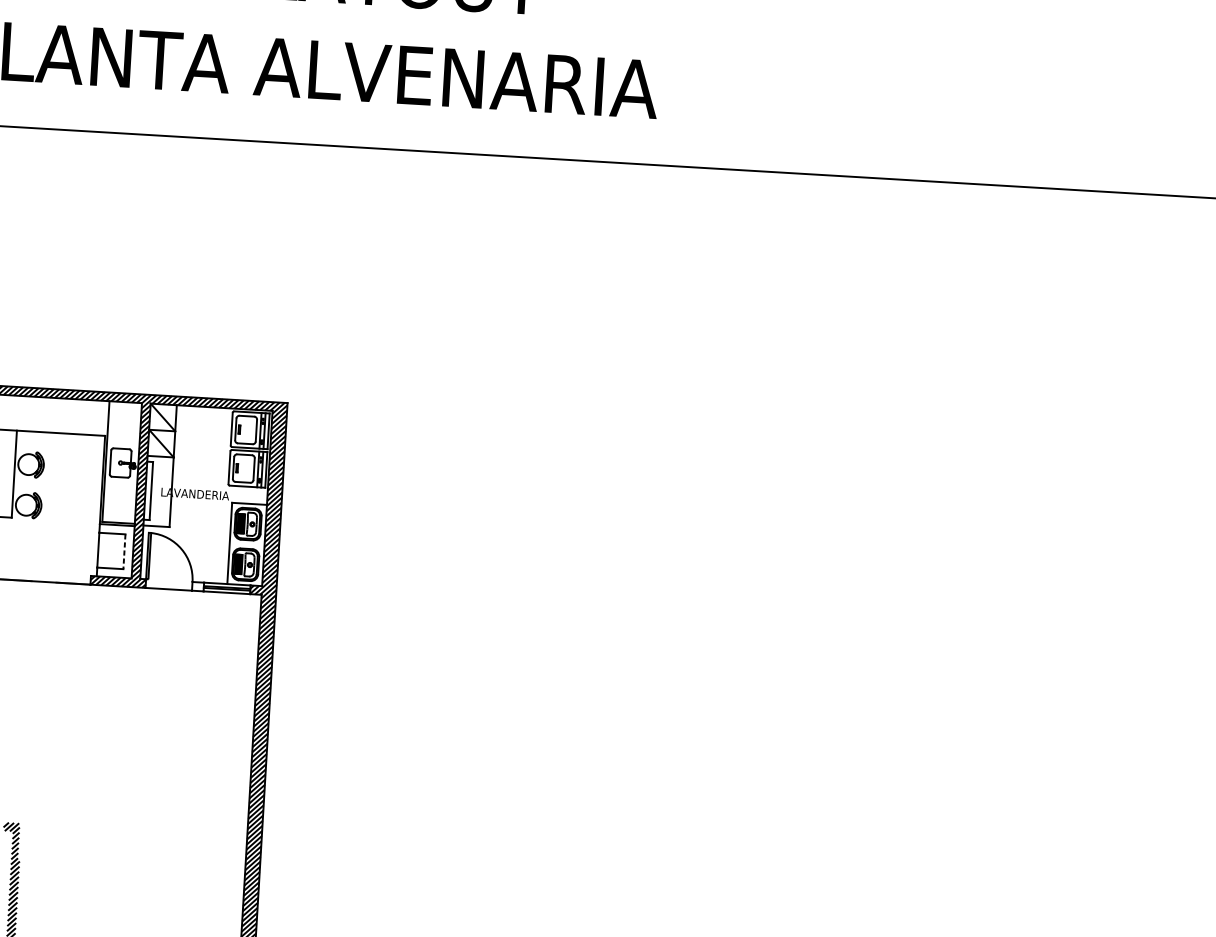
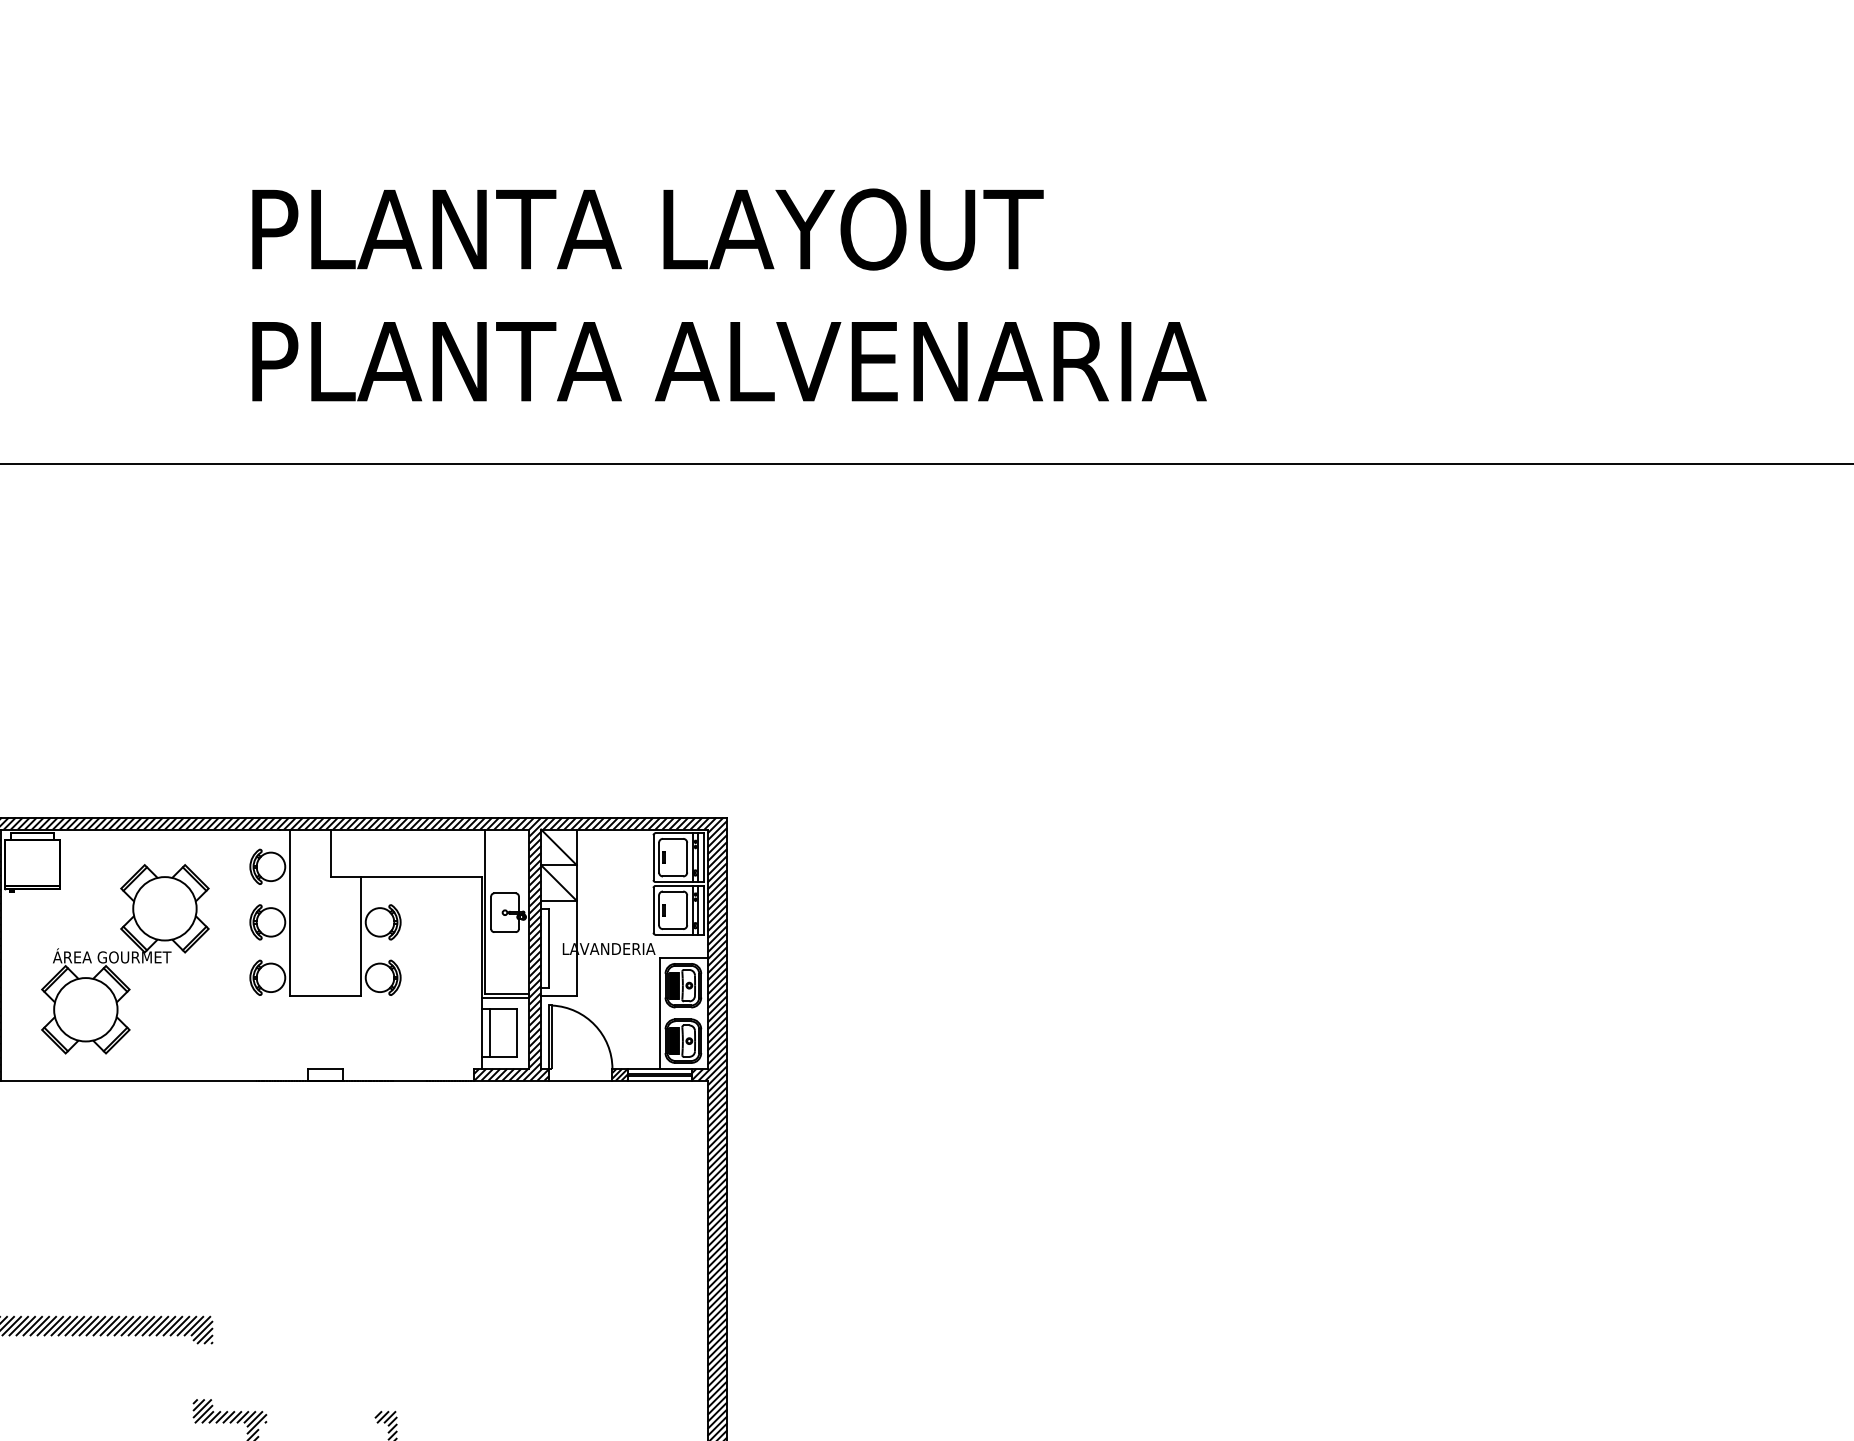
line: (104, 550) -> (489, 1033), added
line: (124, 551) -> (517, 1033), dashed -> solid
hatch: (198, 586) -> (620, 1074), added

